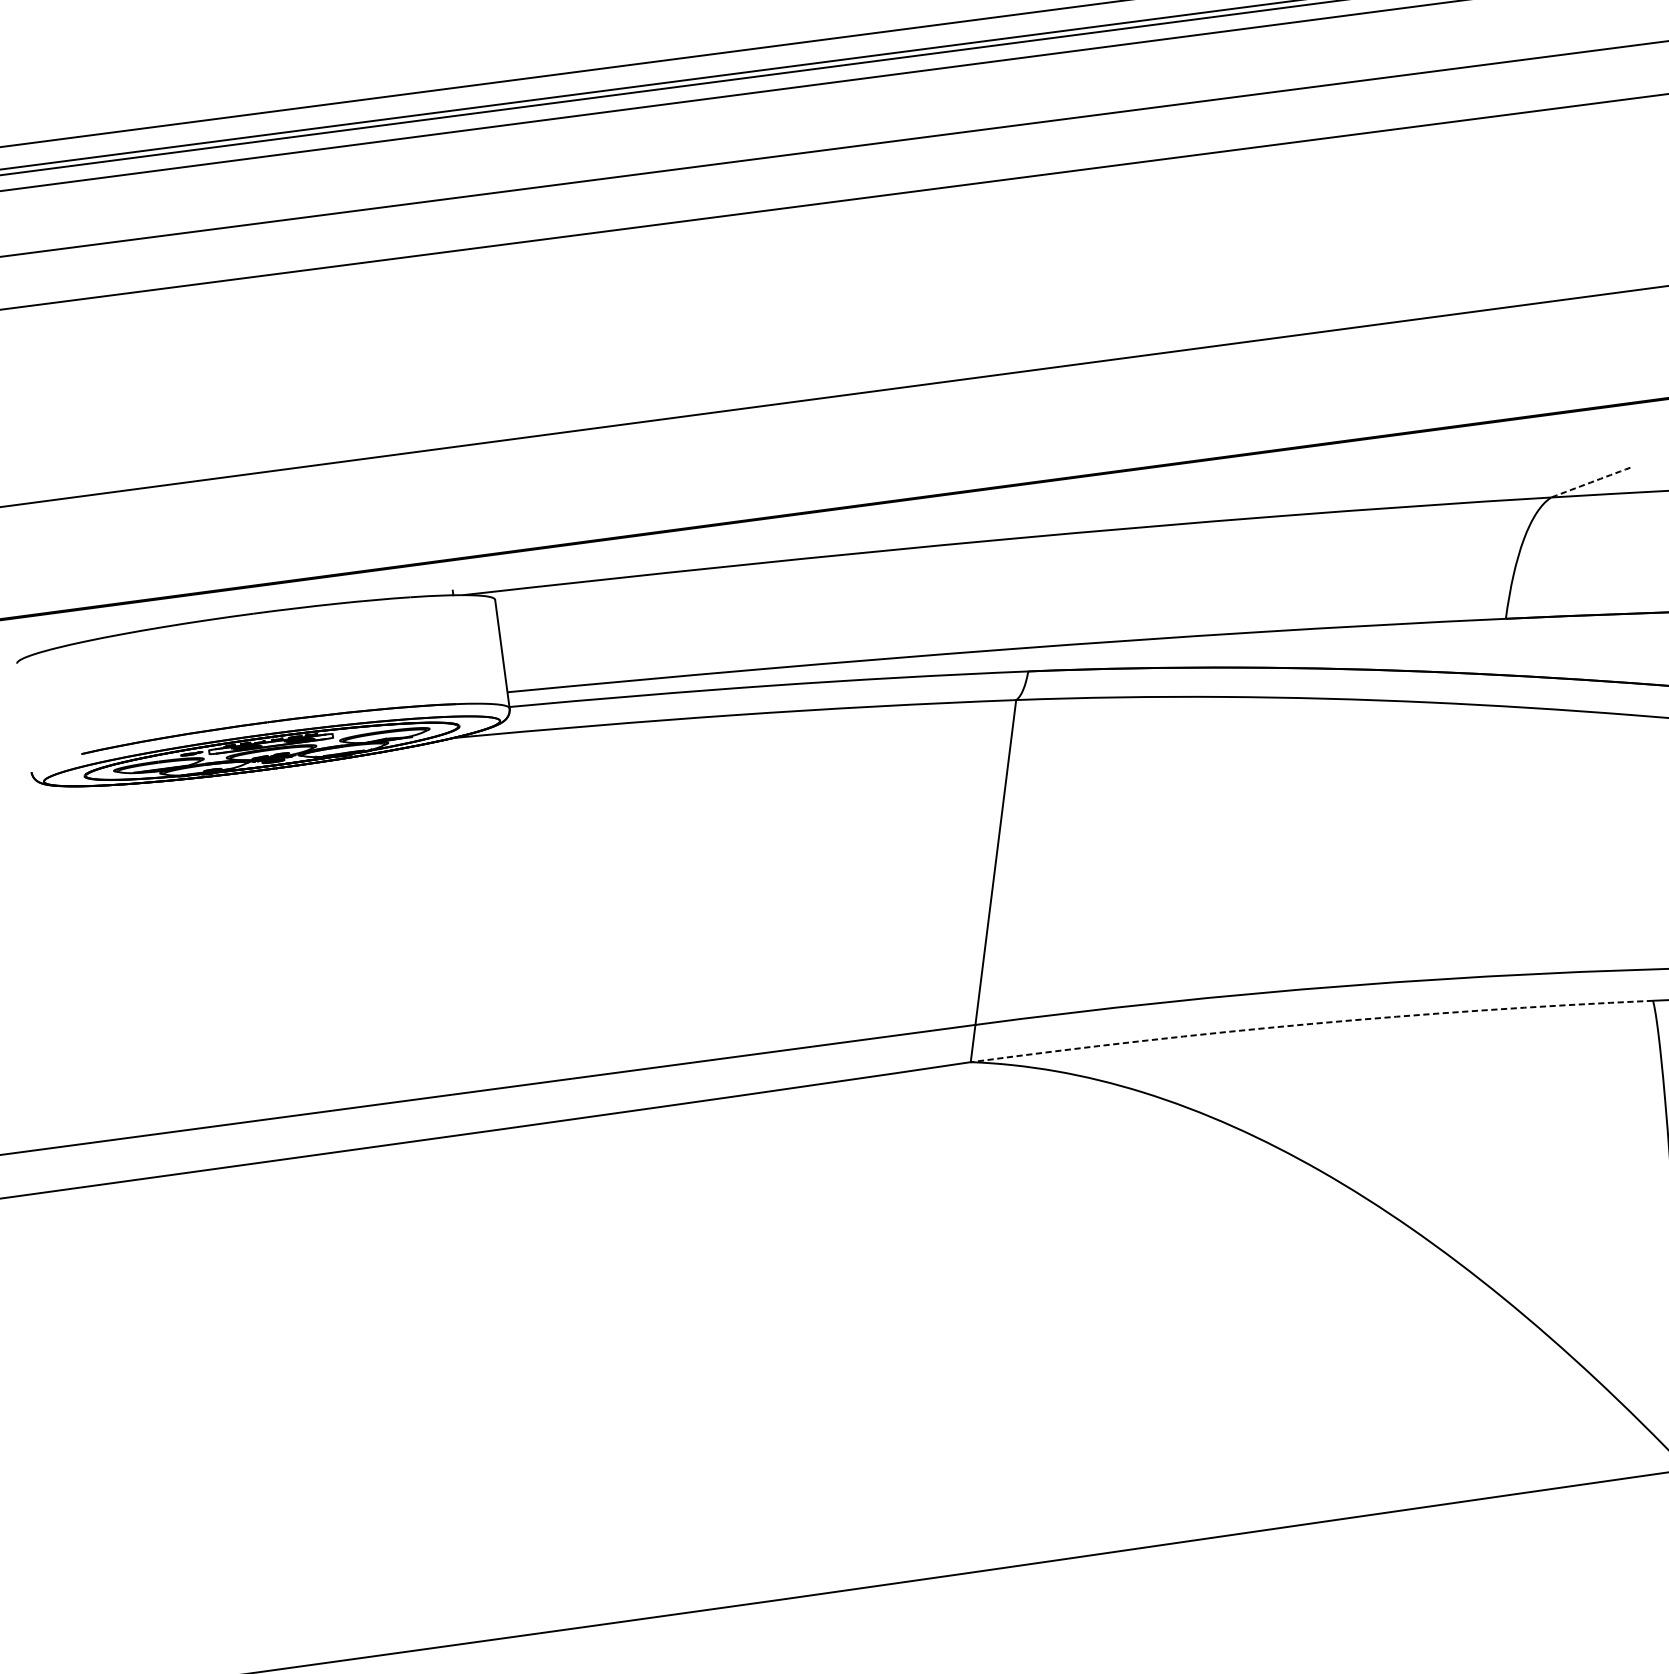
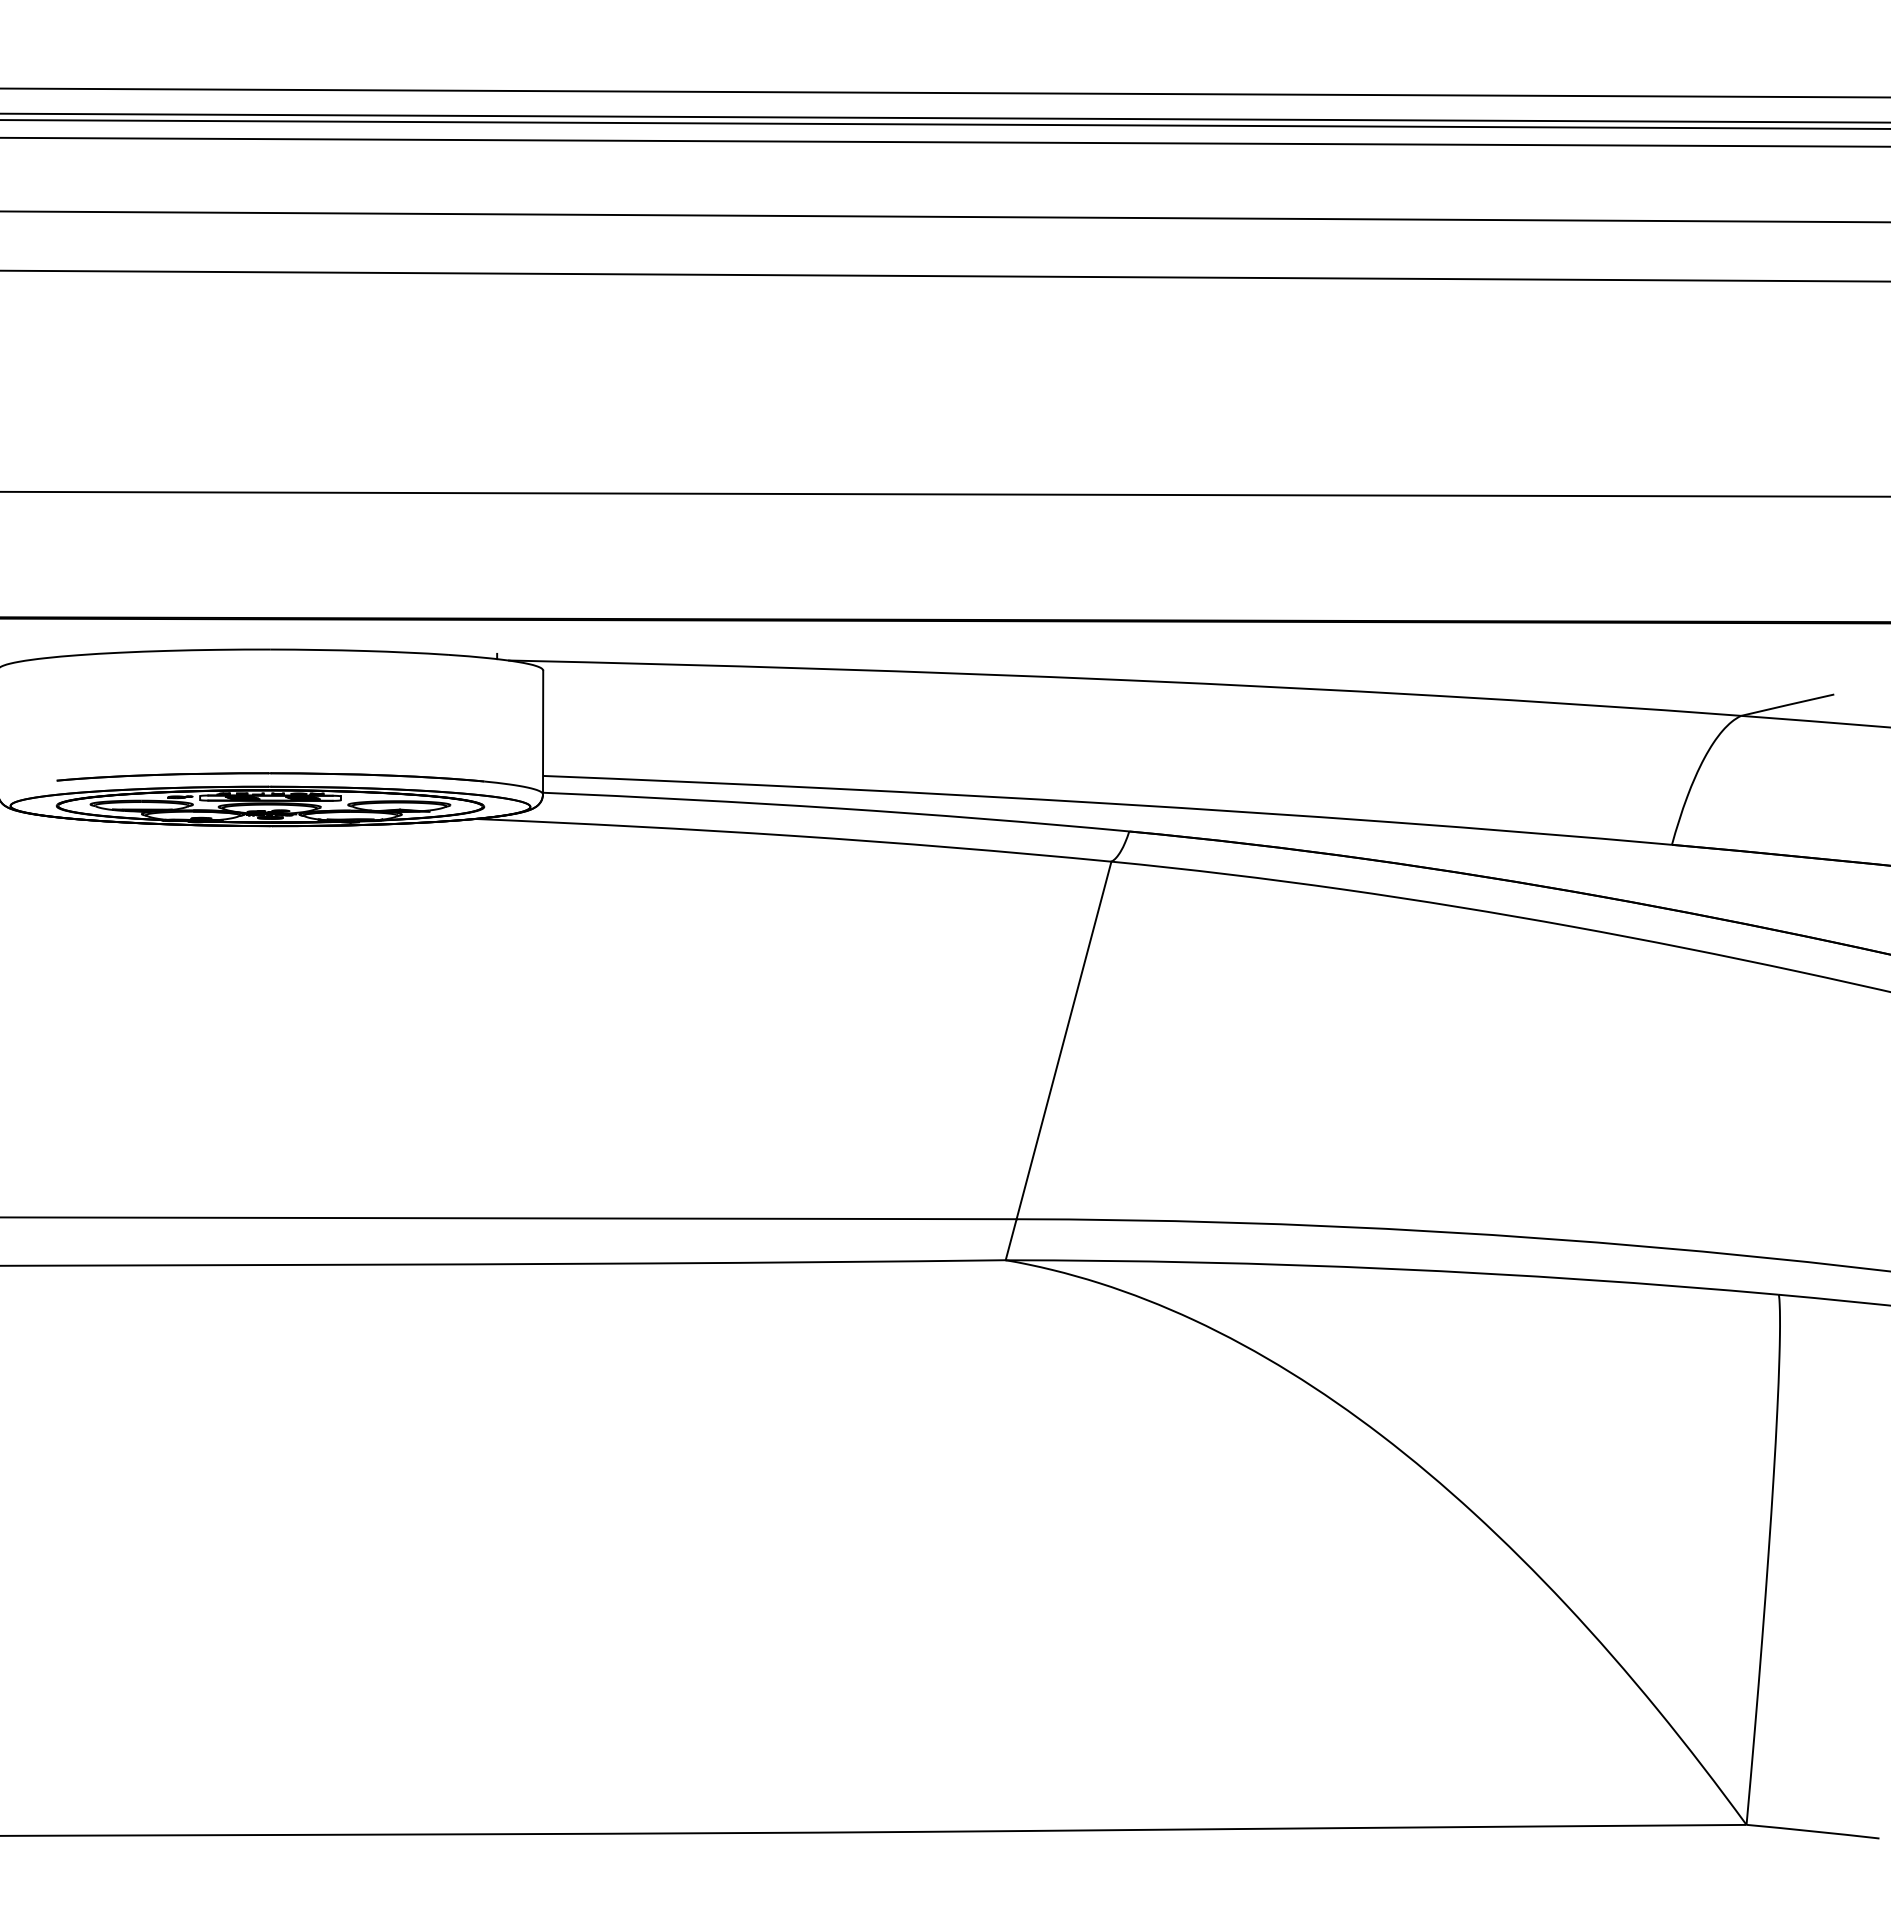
arc: (1590, 482) -> (1787, 705), dashed -> solid
arc: (1310, 1023) -> (1392, 1268), dashed -> solid

